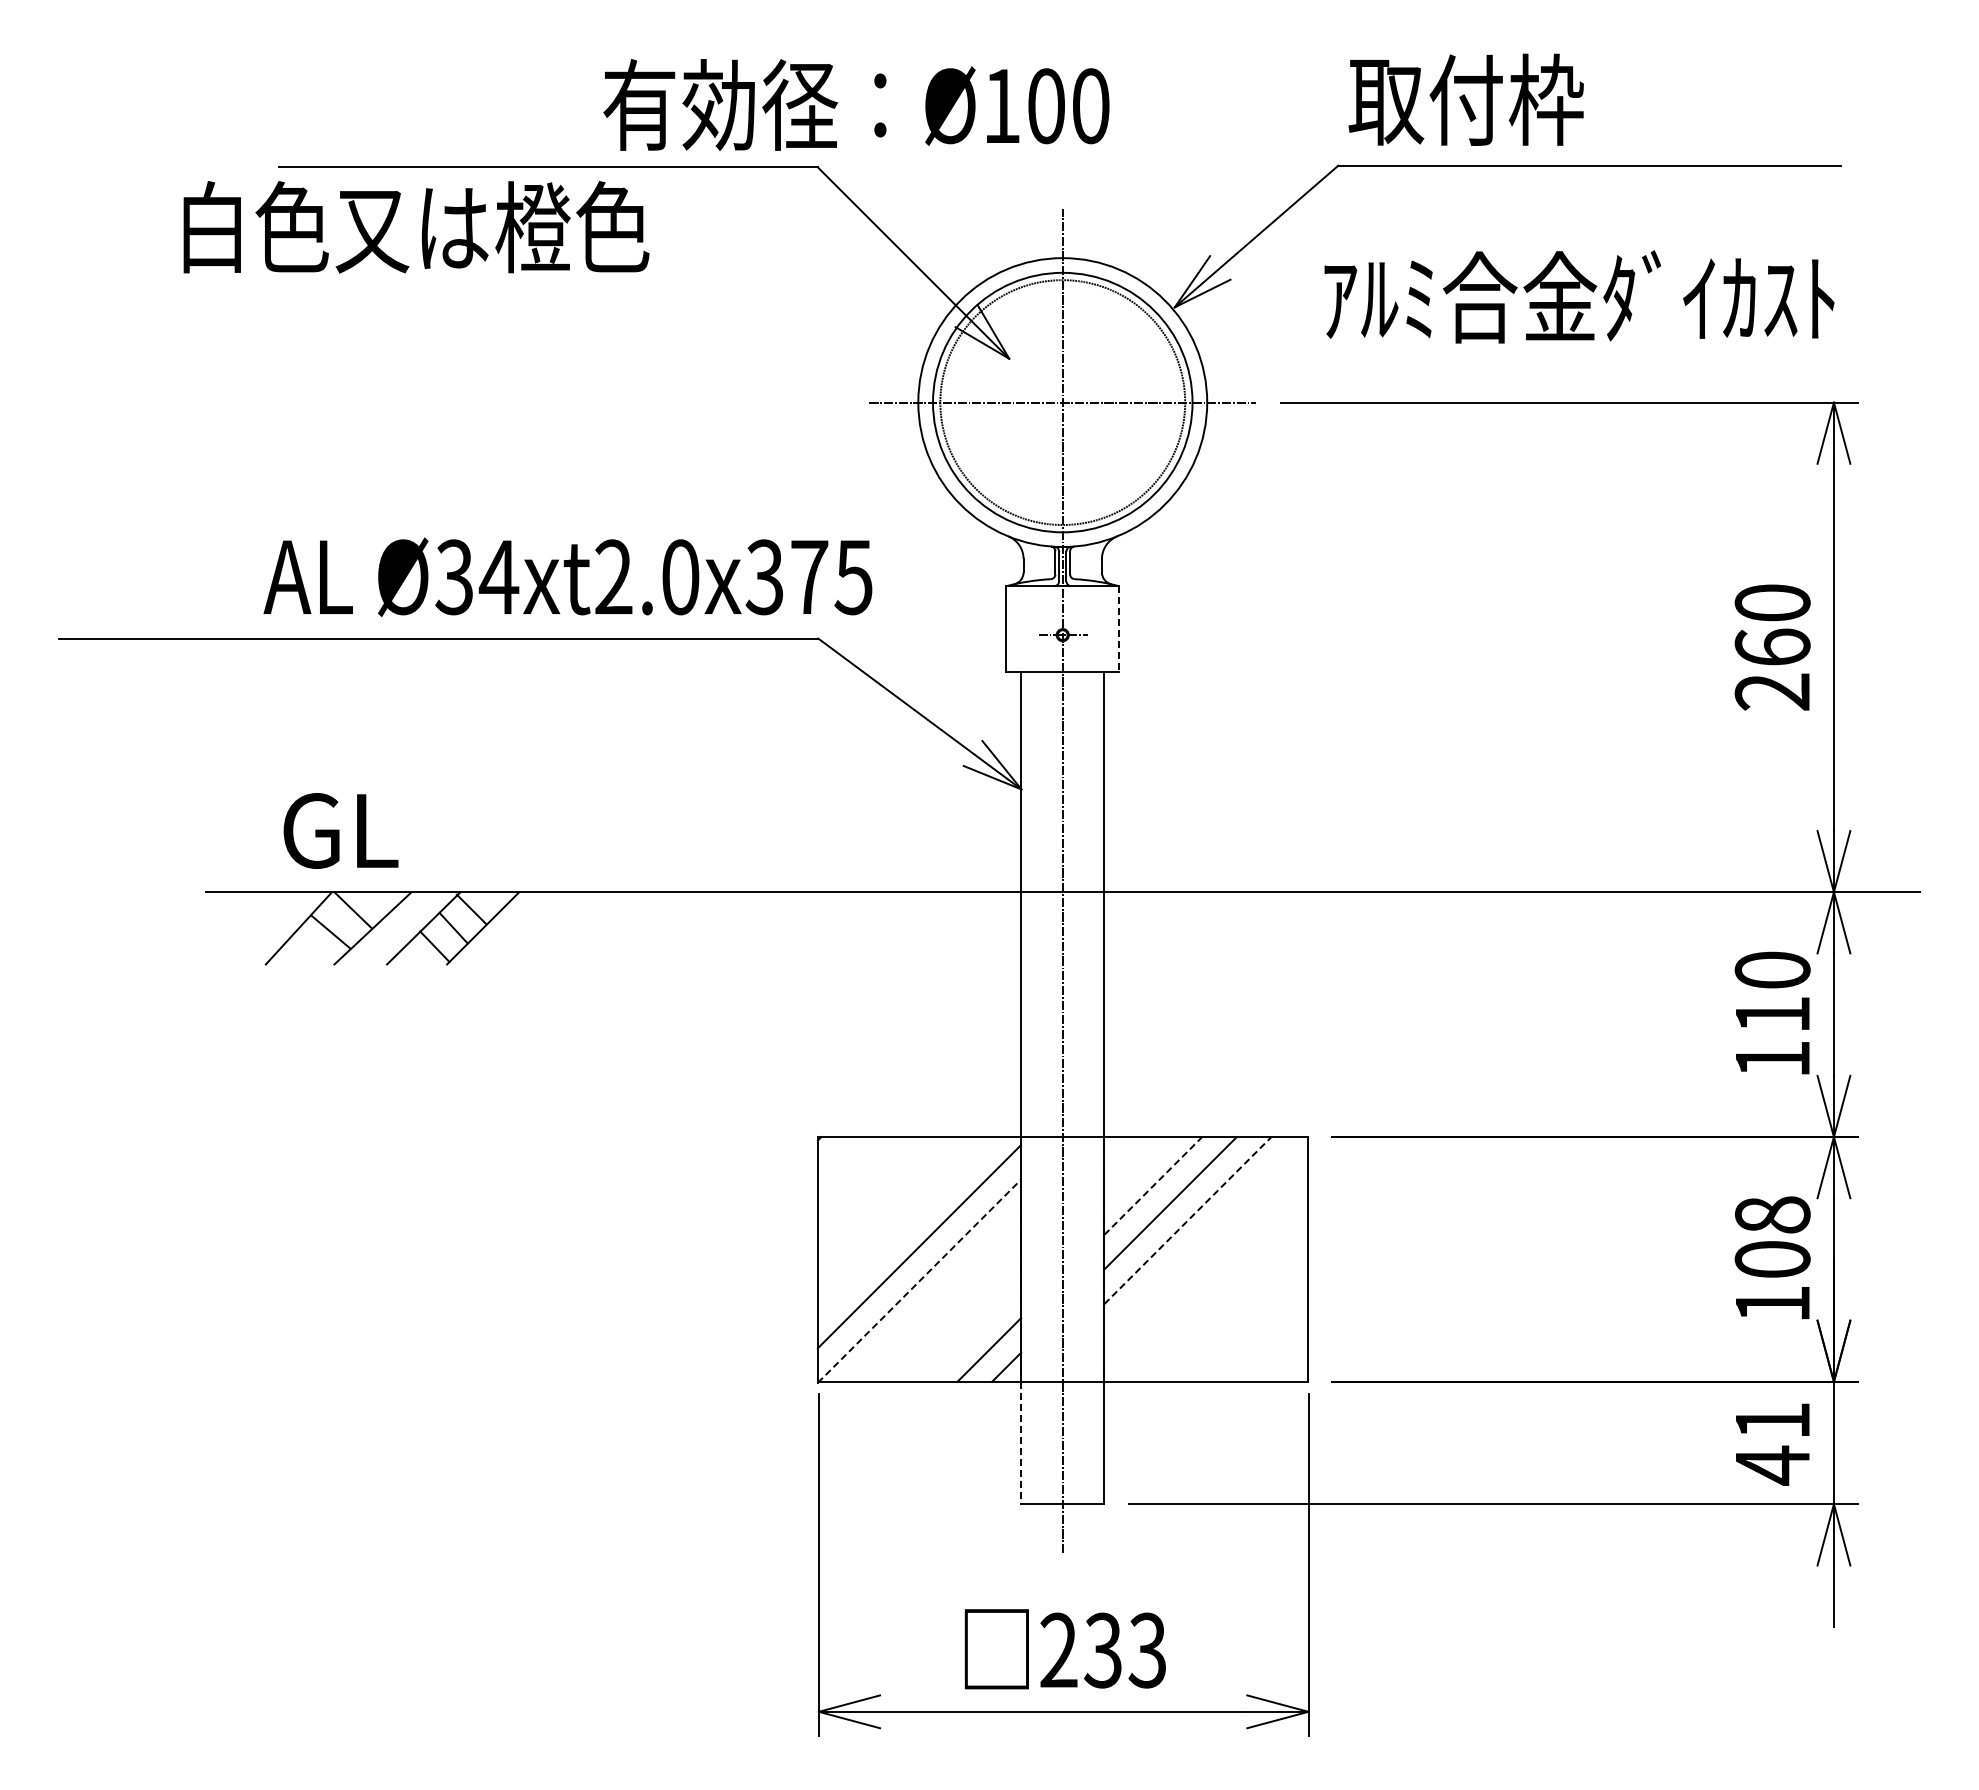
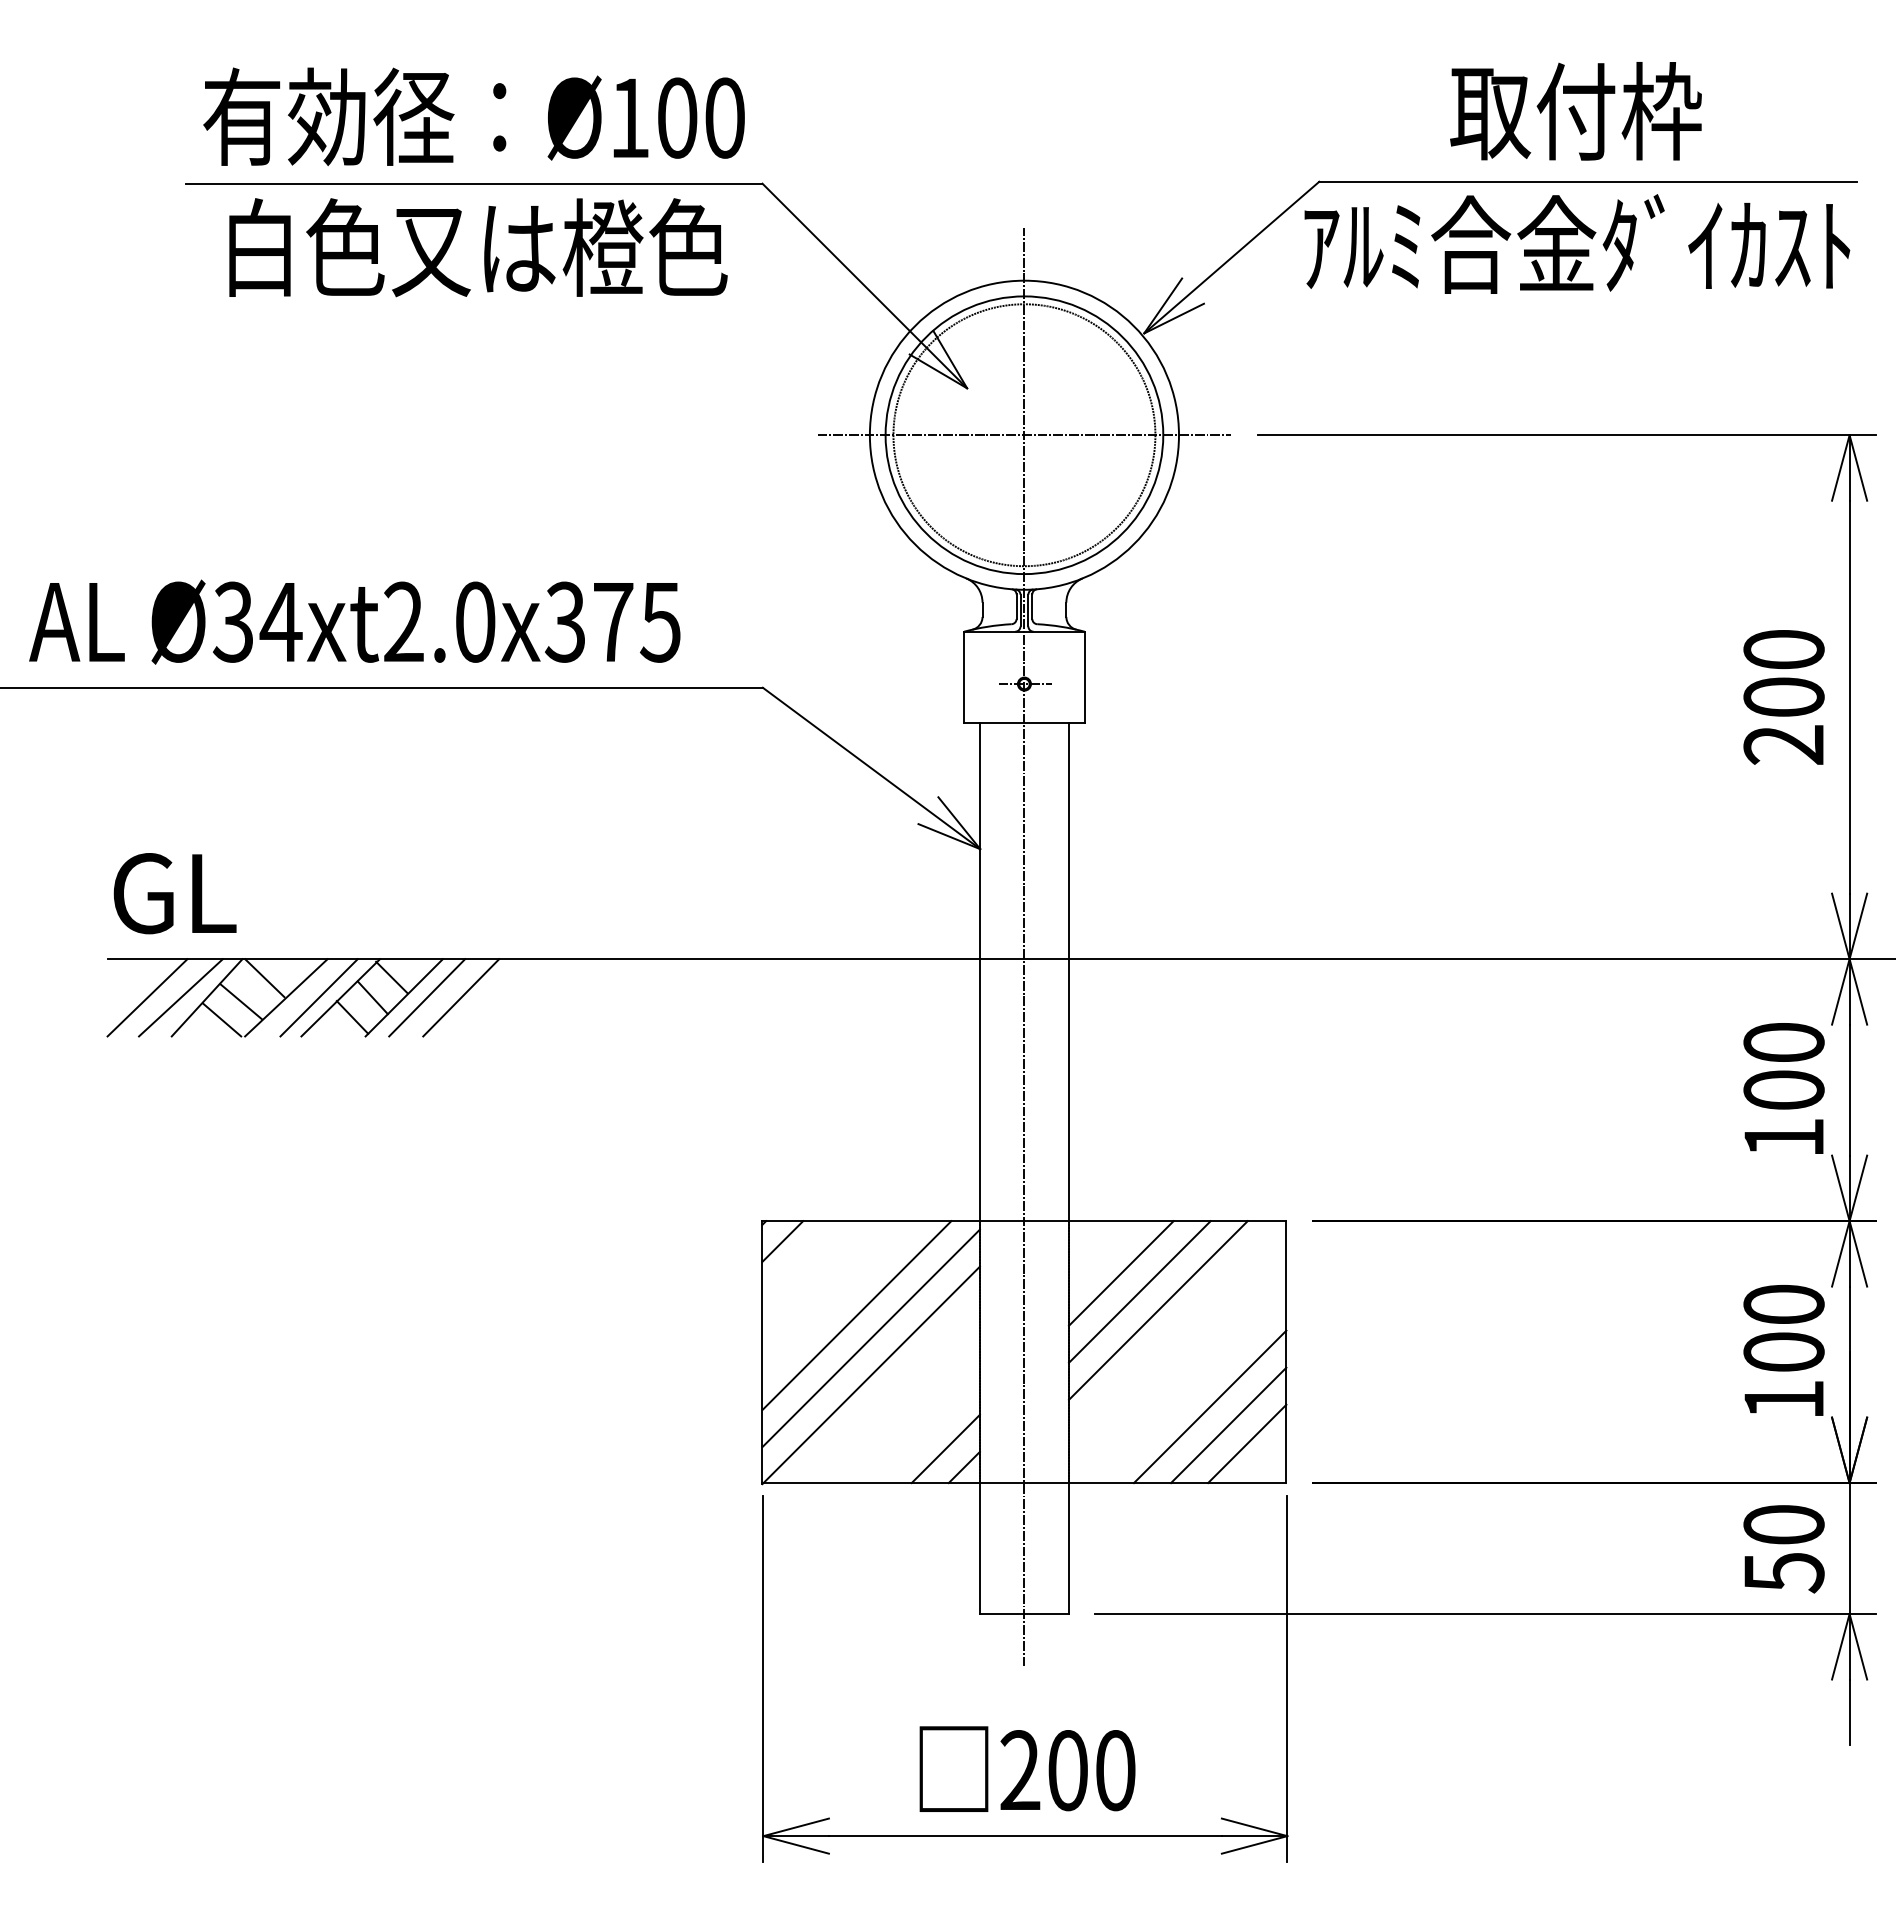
text: (1465, 99) -> (1575, 110), moved
text: (856, 104) -> (474, 116), moved
text: (416, 227) -> (478, 247), moved
text: (1579, 296) -> (1577, 243), moved
text: (567, 576) -> (354, 621), moved
line: (1119, 629) -> (1085, 678), dashed -> solid
text: (1772, 646) -> (1783, 696), 260 -> 200
text: (340, 830) -> (174, 893), moved
line: (242, 928) -> (146, 997), added
line: (274, 928) -> (180, 997), added
line: (403, 928) -> (319, 997), added
line: (504, 928) -> (427, 997), added
line: (535, 928) -> (460, 997), added
line: (312, 948) -> (221, 1019), added
text: (1772, 1014) -> (1783, 1089), 110 -> 100
line: (836, 1156) -> (782, 1241), added
line: (1153, 1185) -> (1121, 1272), dashed -> solid
text: (1772, 1214) -> (1783, 1303), 108 -> 100
line: (1188, 1220) -> (1158, 1310), dashed -> solid
line: (905, 1225) -> (856, 1315), added
line: (919, 1281) -> (871, 1375), dashed -> solid
line: (1236, 1310) -> (1210, 1406), added
line: (1253, 1327) -> (1228, 1424), added
line: (1270, 1344) -> (1246, 1443), added
line: (1021, 1443) -> (980, 1549), dashed -> solid
text: (1772, 1443) -> (1783, 1549), 41 -> 50
text: (1125, 1650) -> (1091, 1770), 233 -> 200

